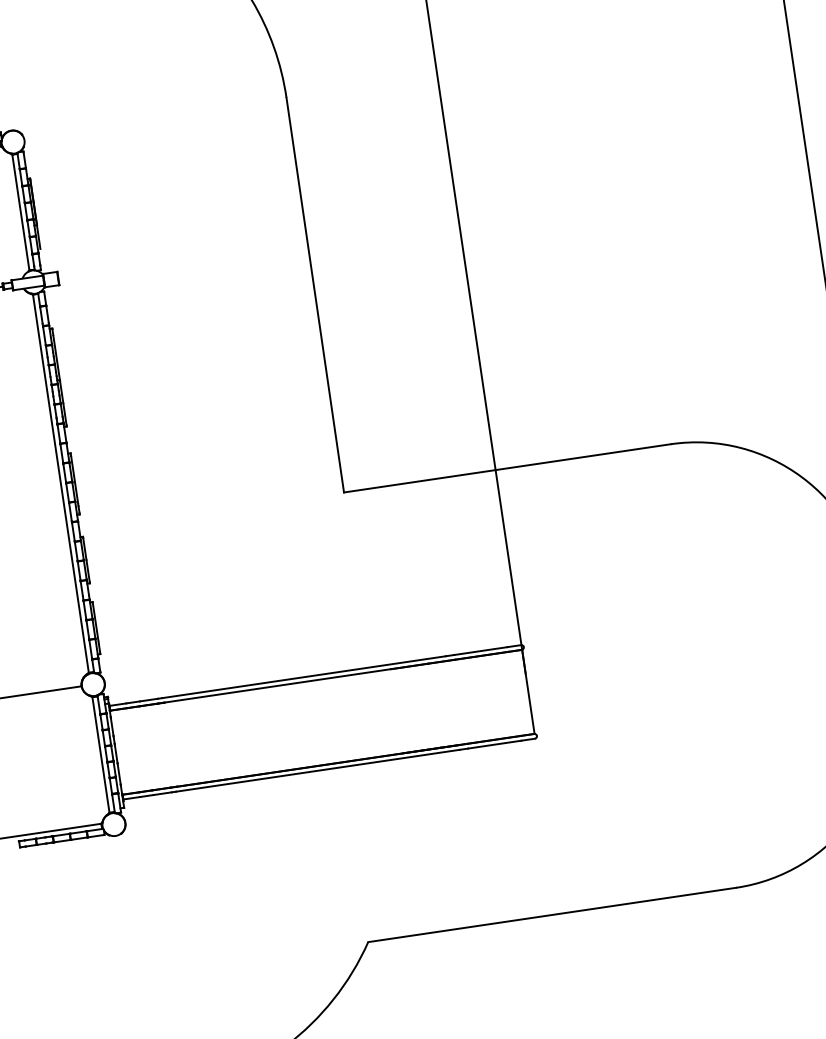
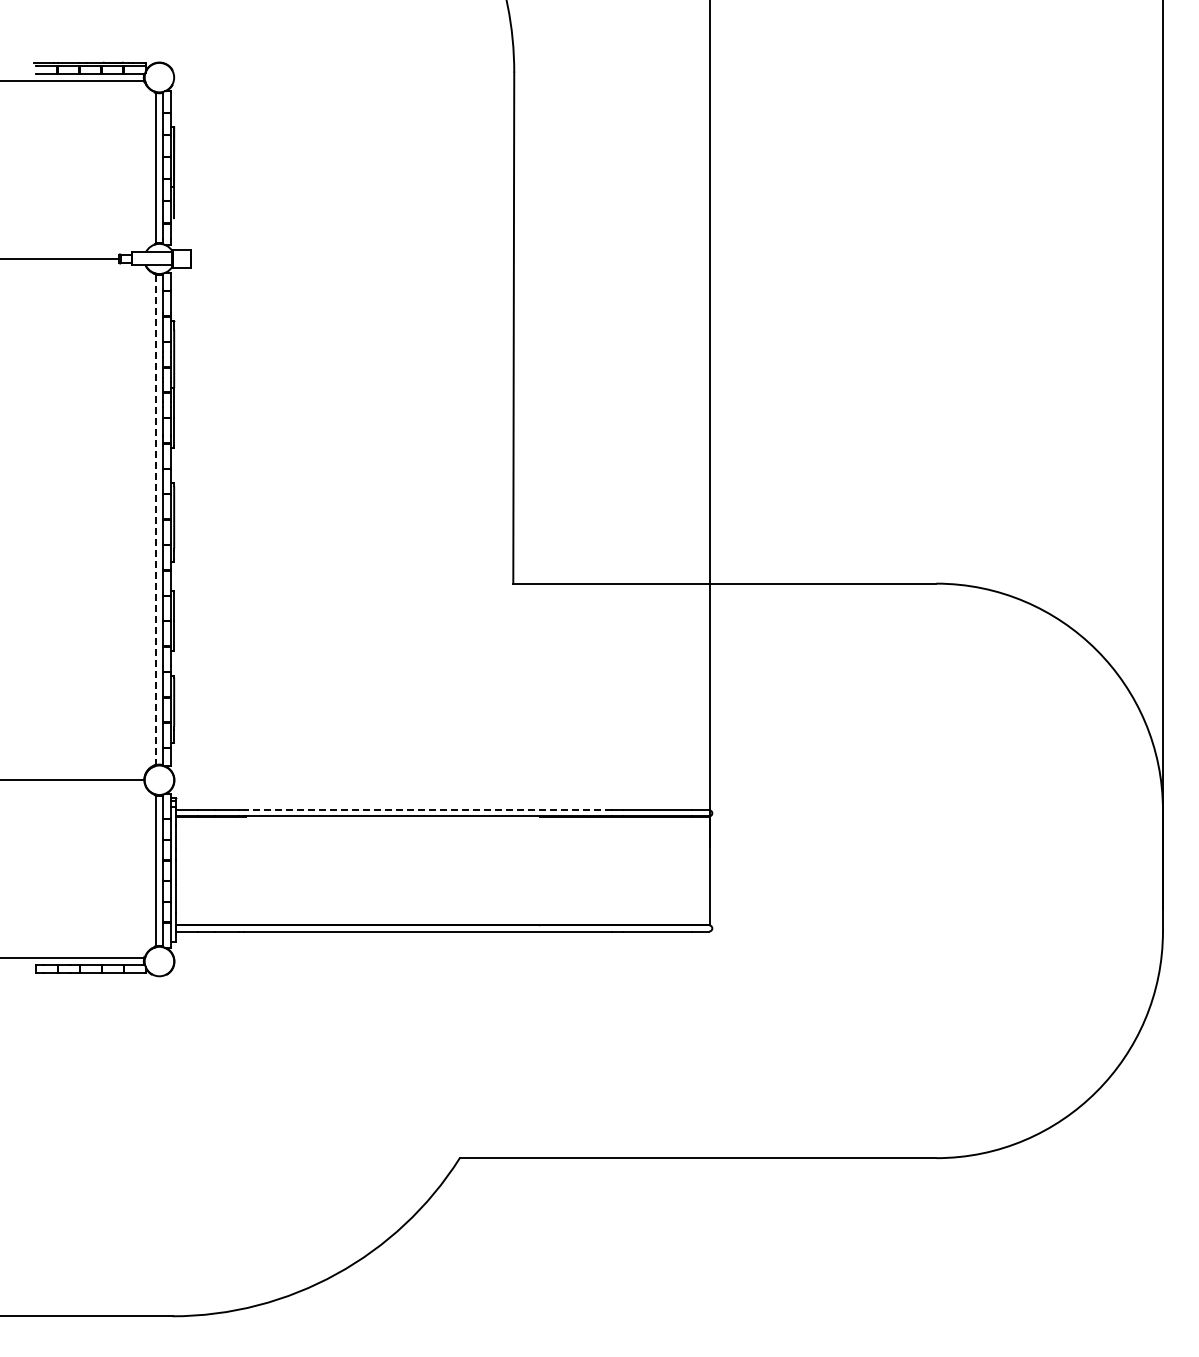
line: (61, 484) -> (156, 520), solid -> dashed
line: (304, 677) -> (428, 810), solid -> dashed

